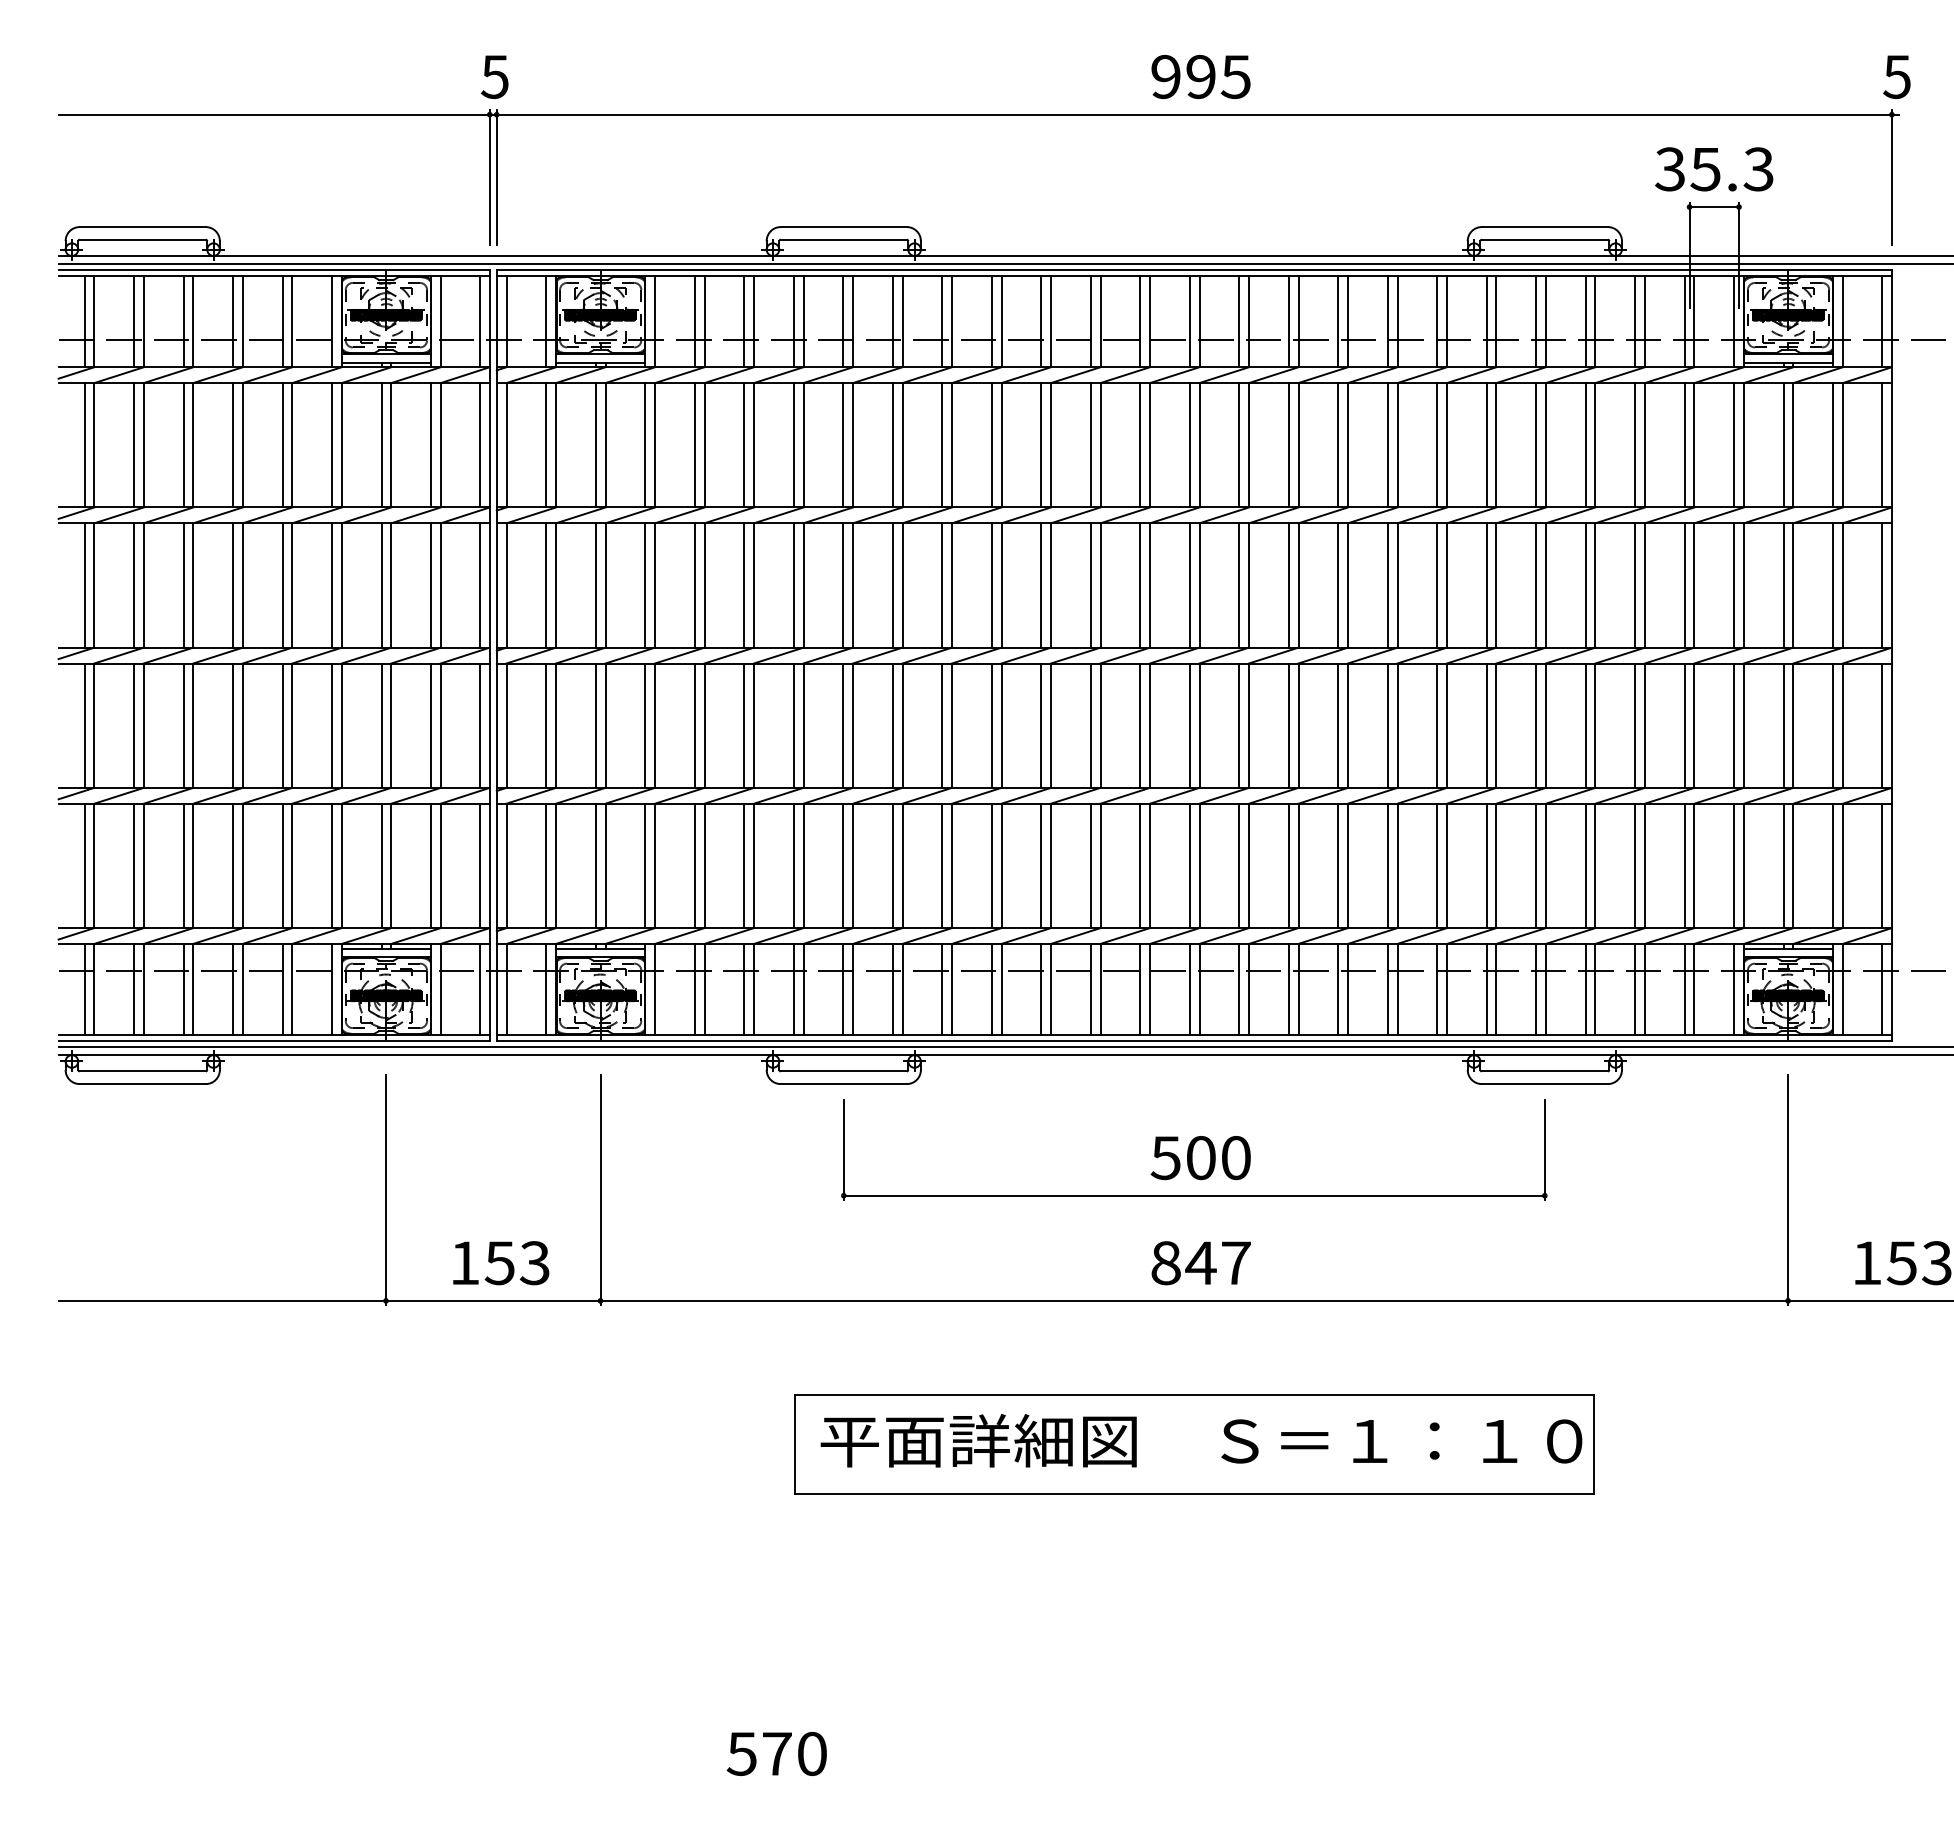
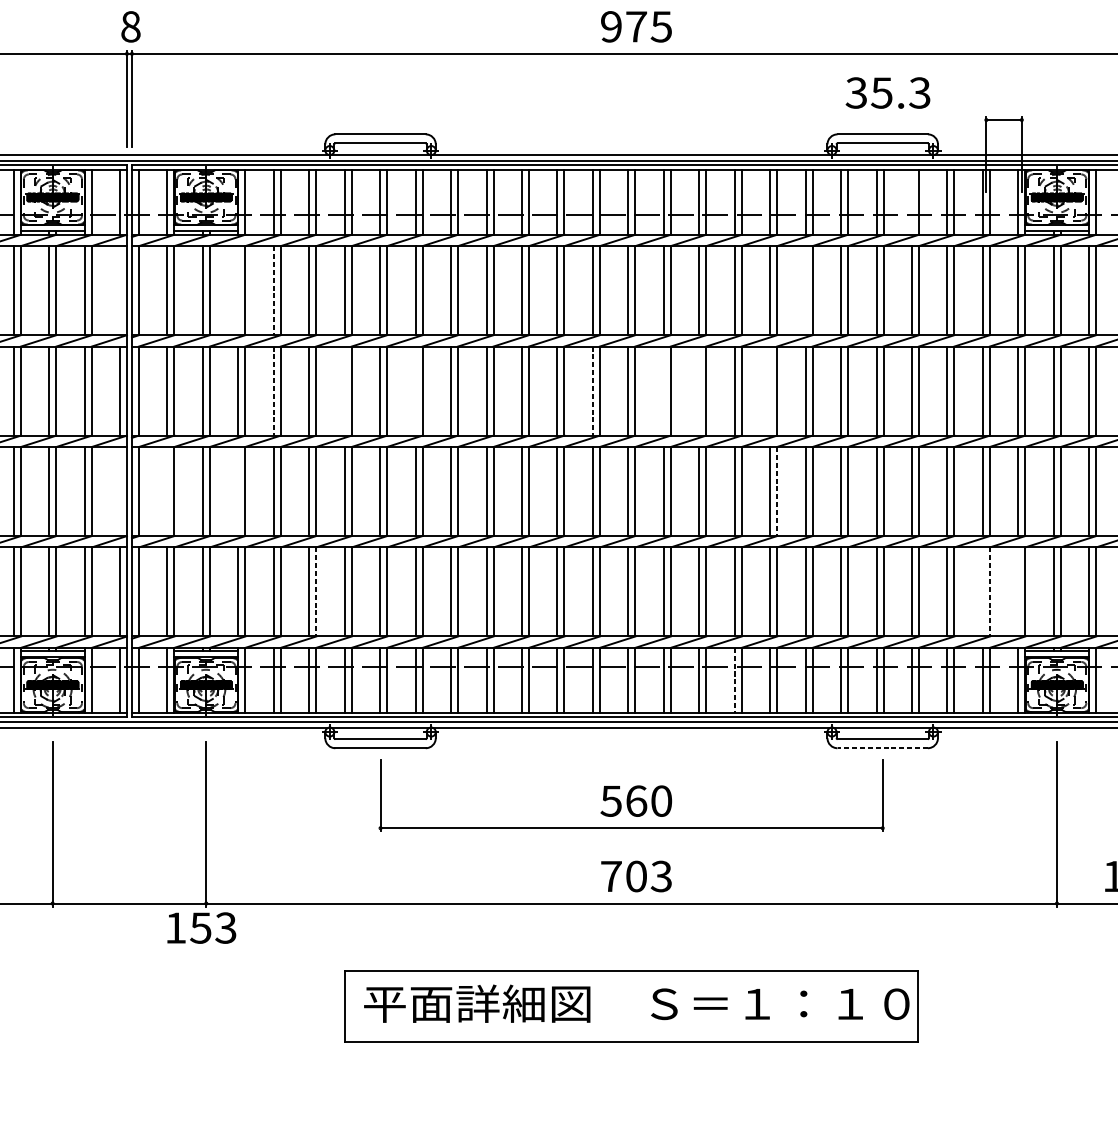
text: (494, 76) -> (130, 26), 5 -> 8
text: (1200, 76) -> (636, 26), 995 -> 975
text: (1714, 169) -> (888, 93), moved
line: (1585, 321) -> (911, 202), removed
line: (479, 445) -> (119, 290), removed
line: (645, 445) -> (238, 290), removed
line: (694, 445) -> (273, 290), solid -> dashed
line: (1437, 445) -> (805, 290), removed
line: (694, 585) -> (273, 391), solid -> dashed
line: (793, 585) -> (344, 391), removed
line: (892, 585) -> (415, 391), removed
line: (1140, 585) -> (593, 391), solid -> dashed
line: (1239, 585) -> (664, 391), removed
line: (1288, 585) -> (699, 391), removed
line: (1387, 585) -> (770, 391), removed
line: (479, 725) -> (119, 491), removed
line: (546, 725) -> (167, 491), removed
line: (645, 725) -> (238, 491), removed
line: (1397, 726) -> (777, 492), solid -> dashed
line: (1684, 865) -> (982, 591), removed
line: (1734, 865) -> (1018, 591), removed
line: (754, 866) -> (316, 592), solid -> dashed
line: (1694, 866) -> (989, 592), solid -> dashed
line: (1338, 989) -> (734, 680), solid -> dashed
line: (1544, 1084) -> (882, 748), solid -> dashed
text: (1201, 1158) -> (636, 801), 500 -> 560
text: (501, 1263) -> (201, 928), moved
text: (1200, 1263) -> (636, 876), 847 -> 703

